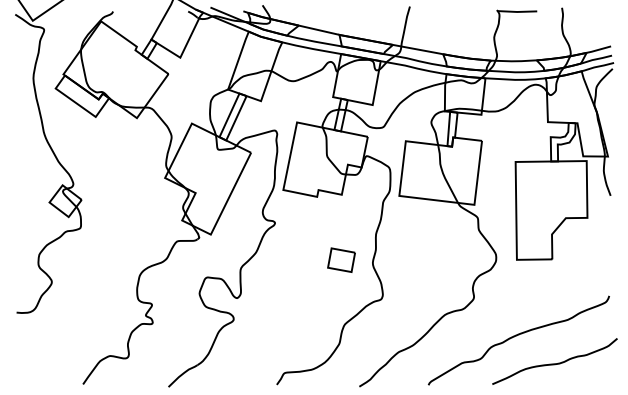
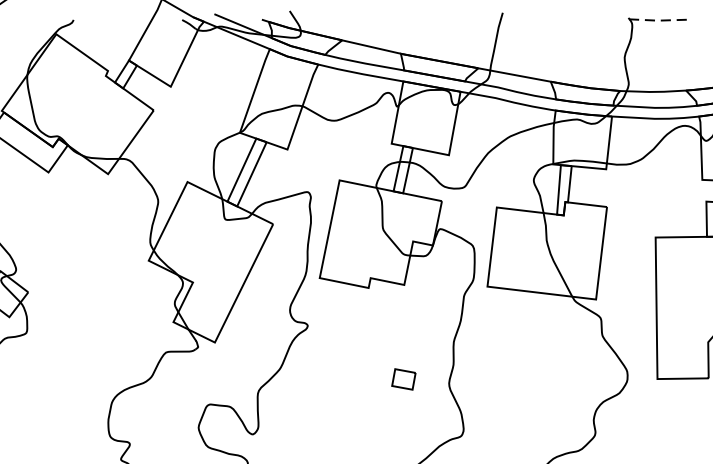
line: (517, 12) -> (658, 21), solid -> dashed
part: (341, 259) -> (403, 378), size x0.6

